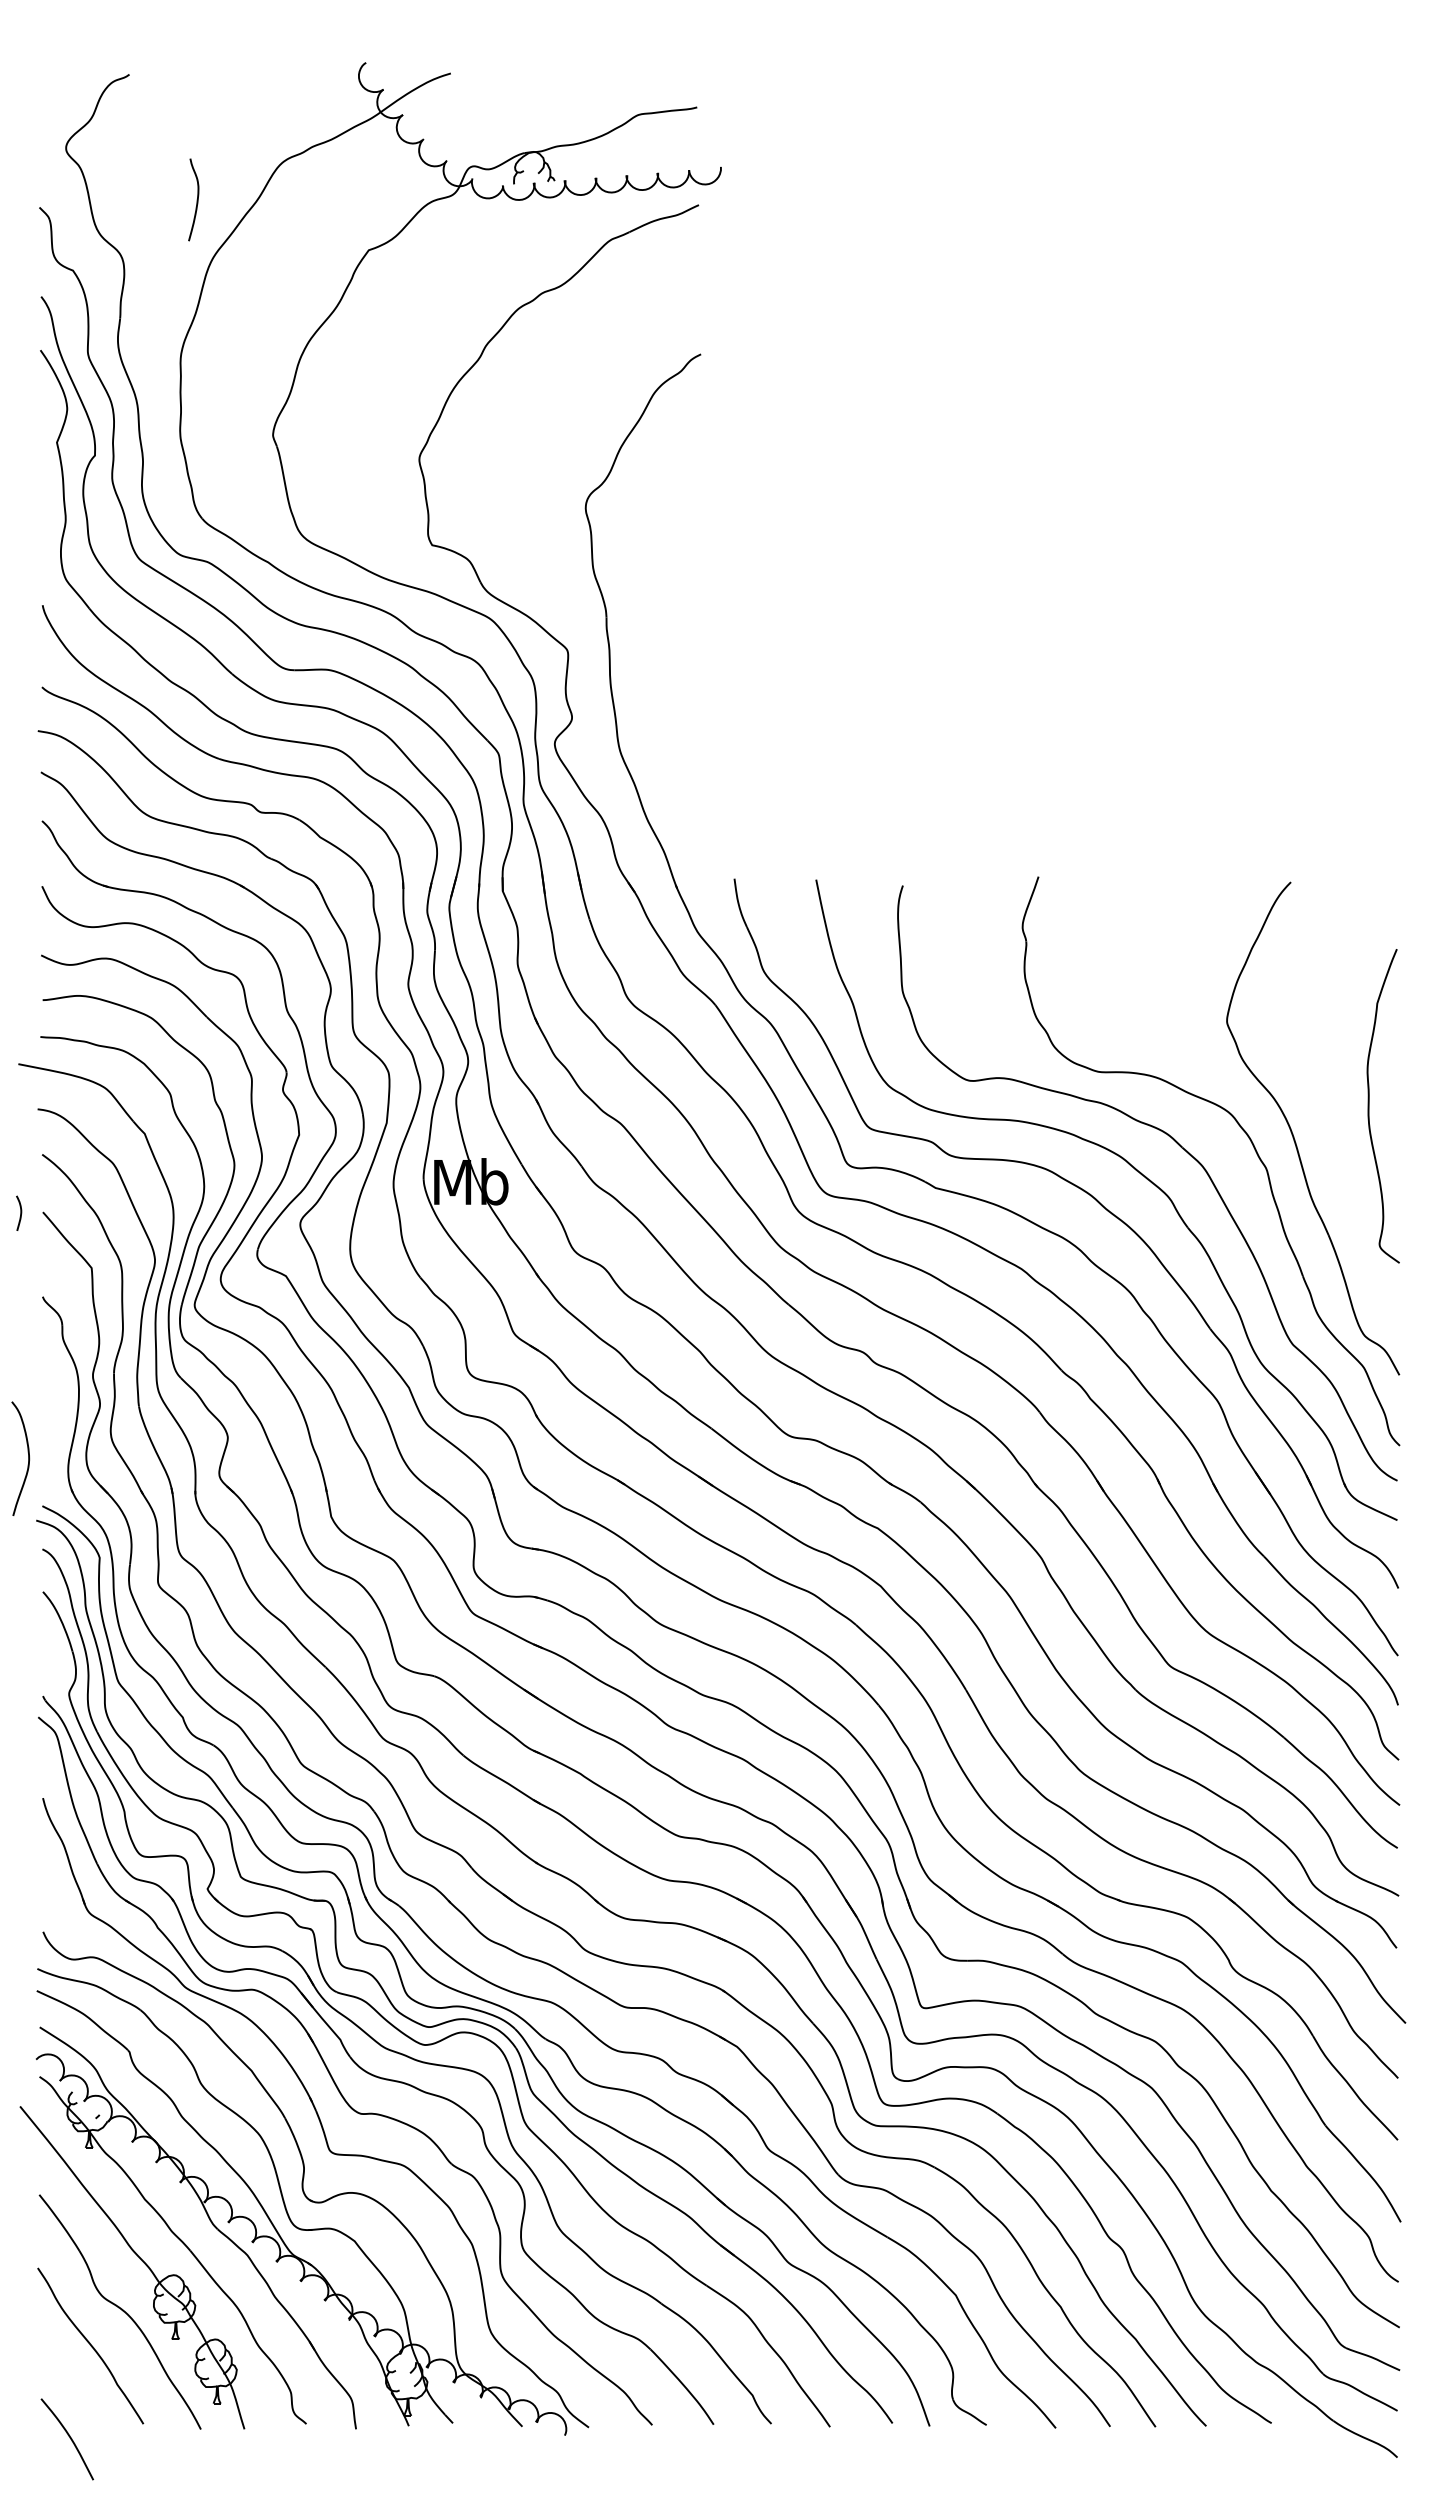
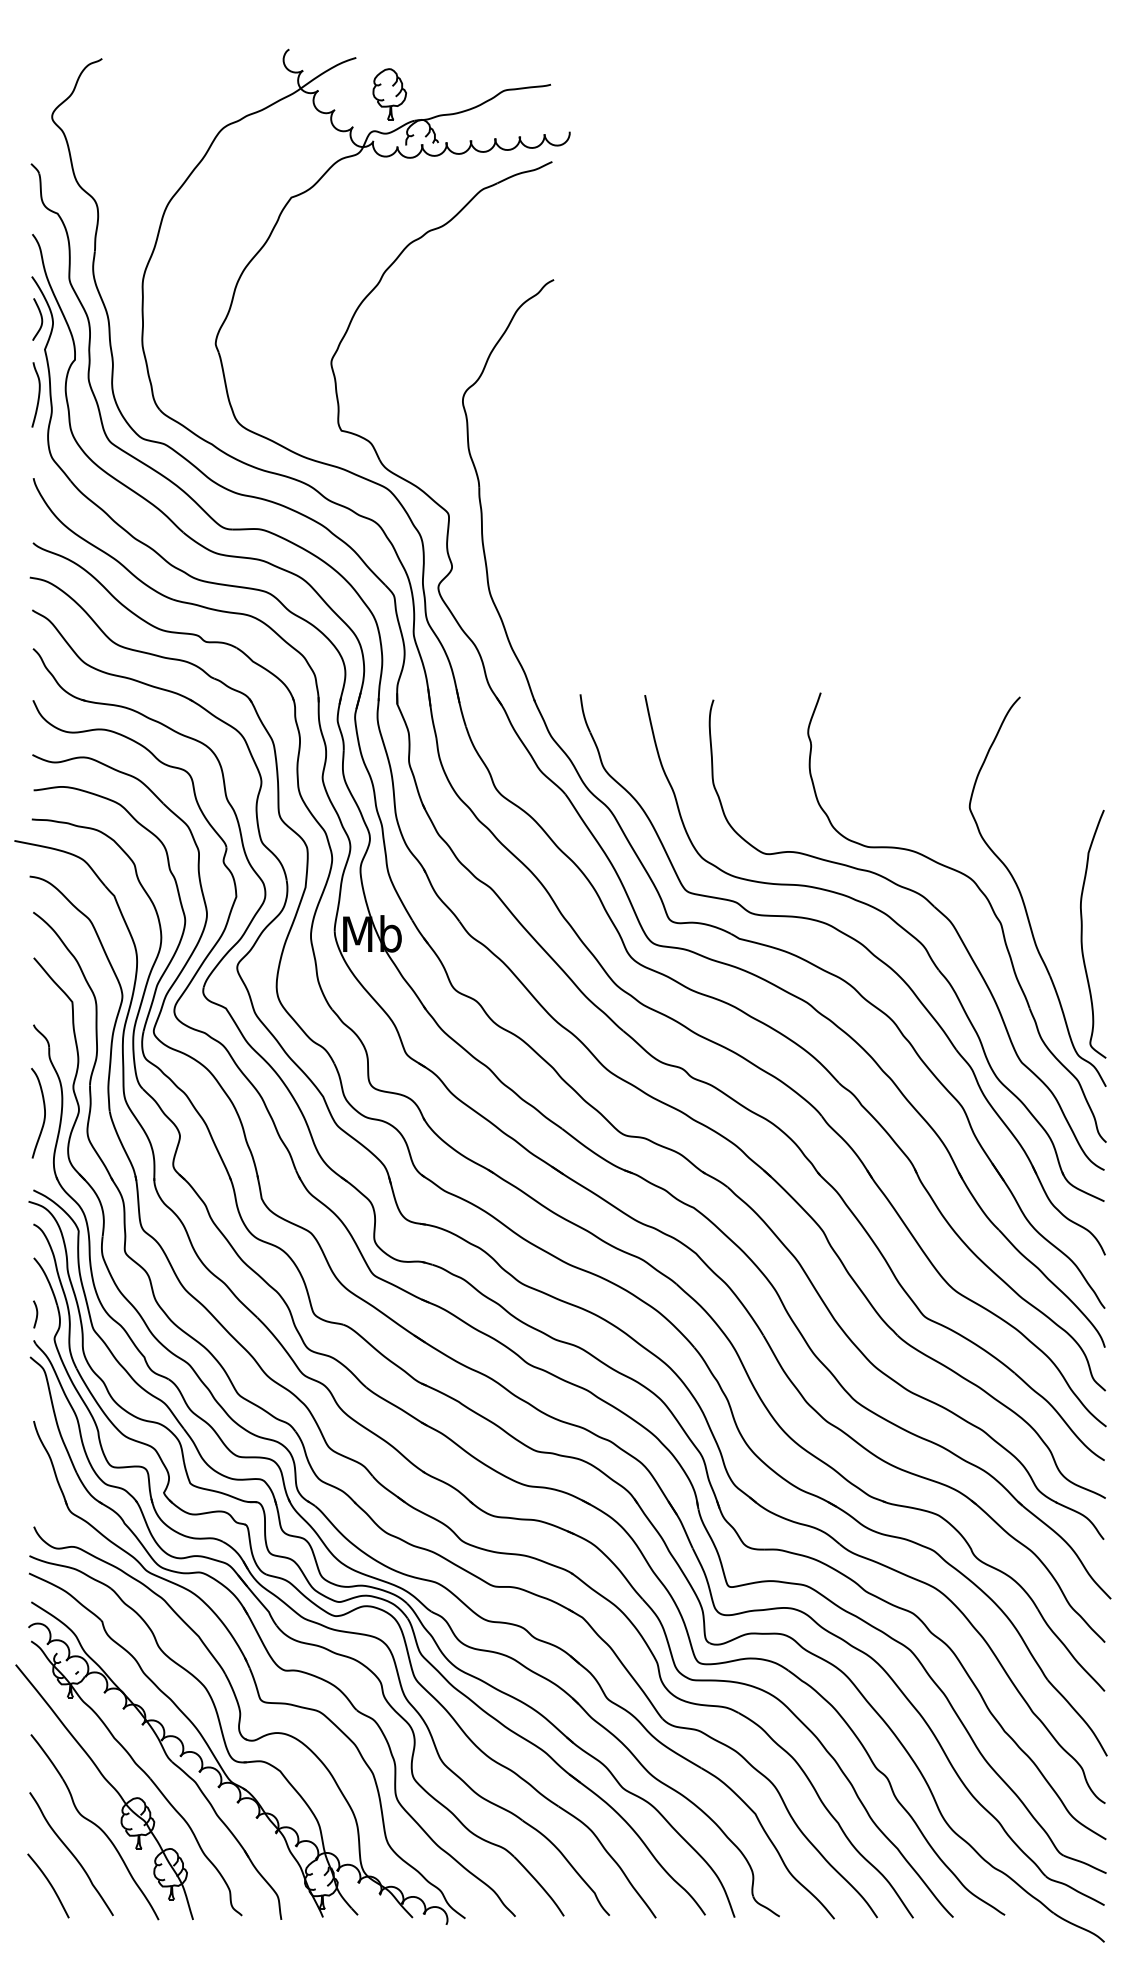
part: (492, 119) -> (389, 94), added
curve: (196, 199) -> (38, 394), moved
curve: (52, 404) -> (41, 319), added
curve: (1369, 1106) -> (1082, 934), moved
curve: (20, 1212) -> (36, 1313), moved
curve: (28, 1458) -> (44, 1113), moved
curve: (69, 2438) -> (50, 1885), moved

